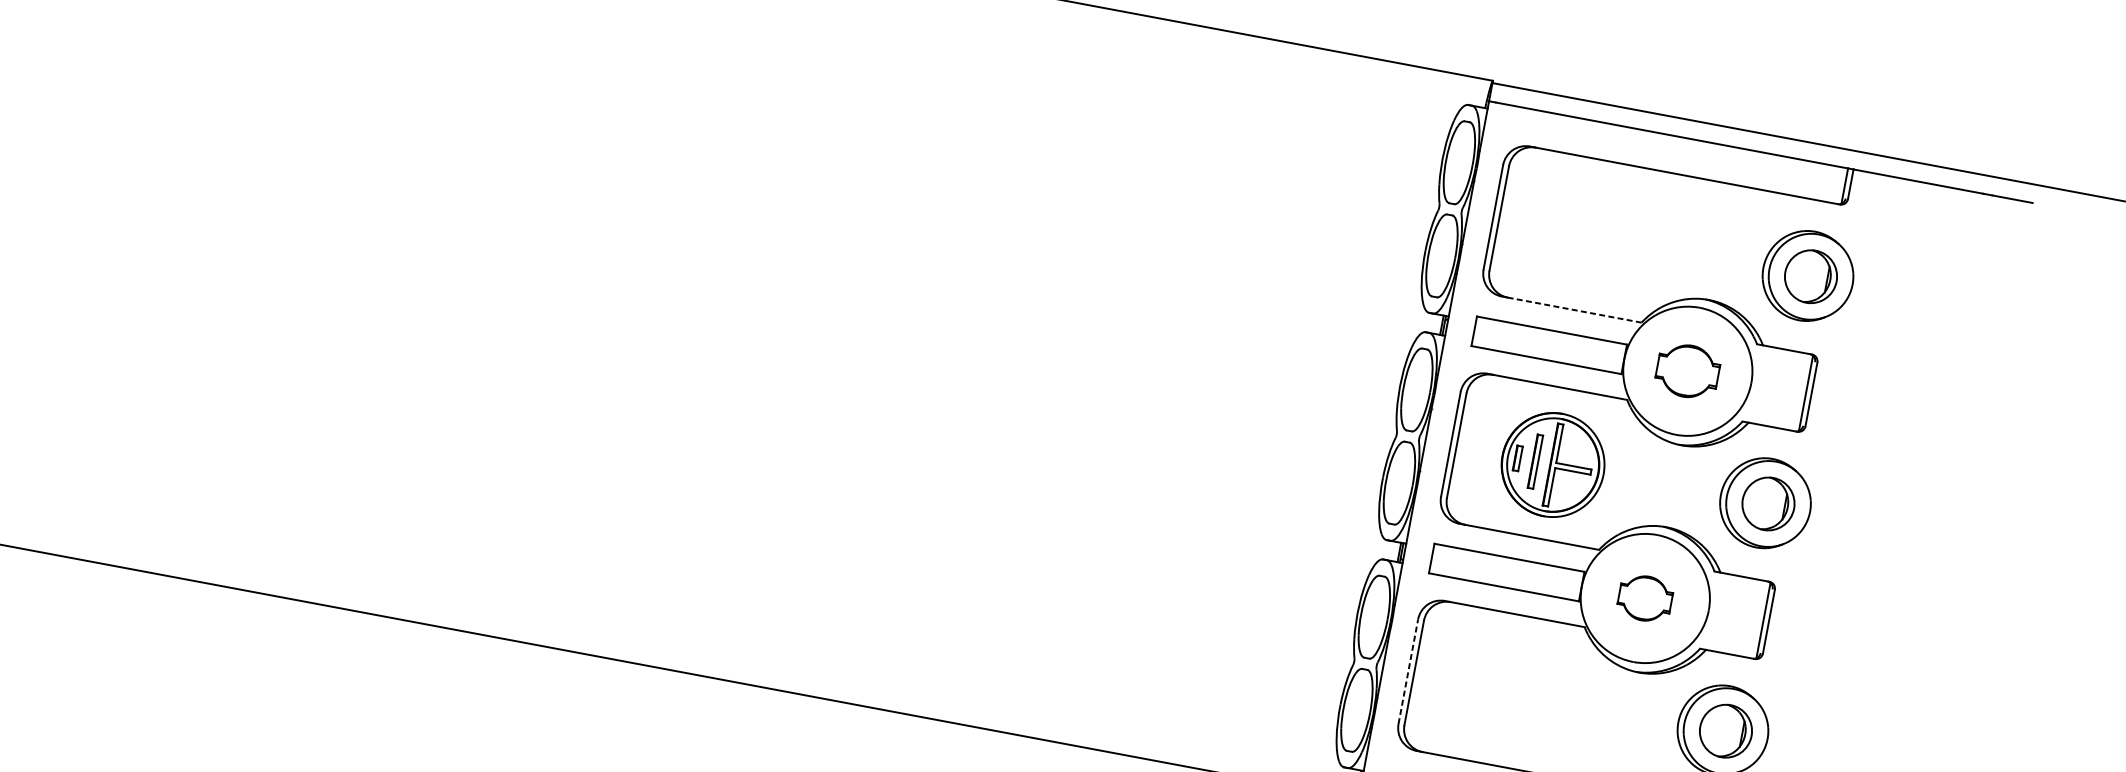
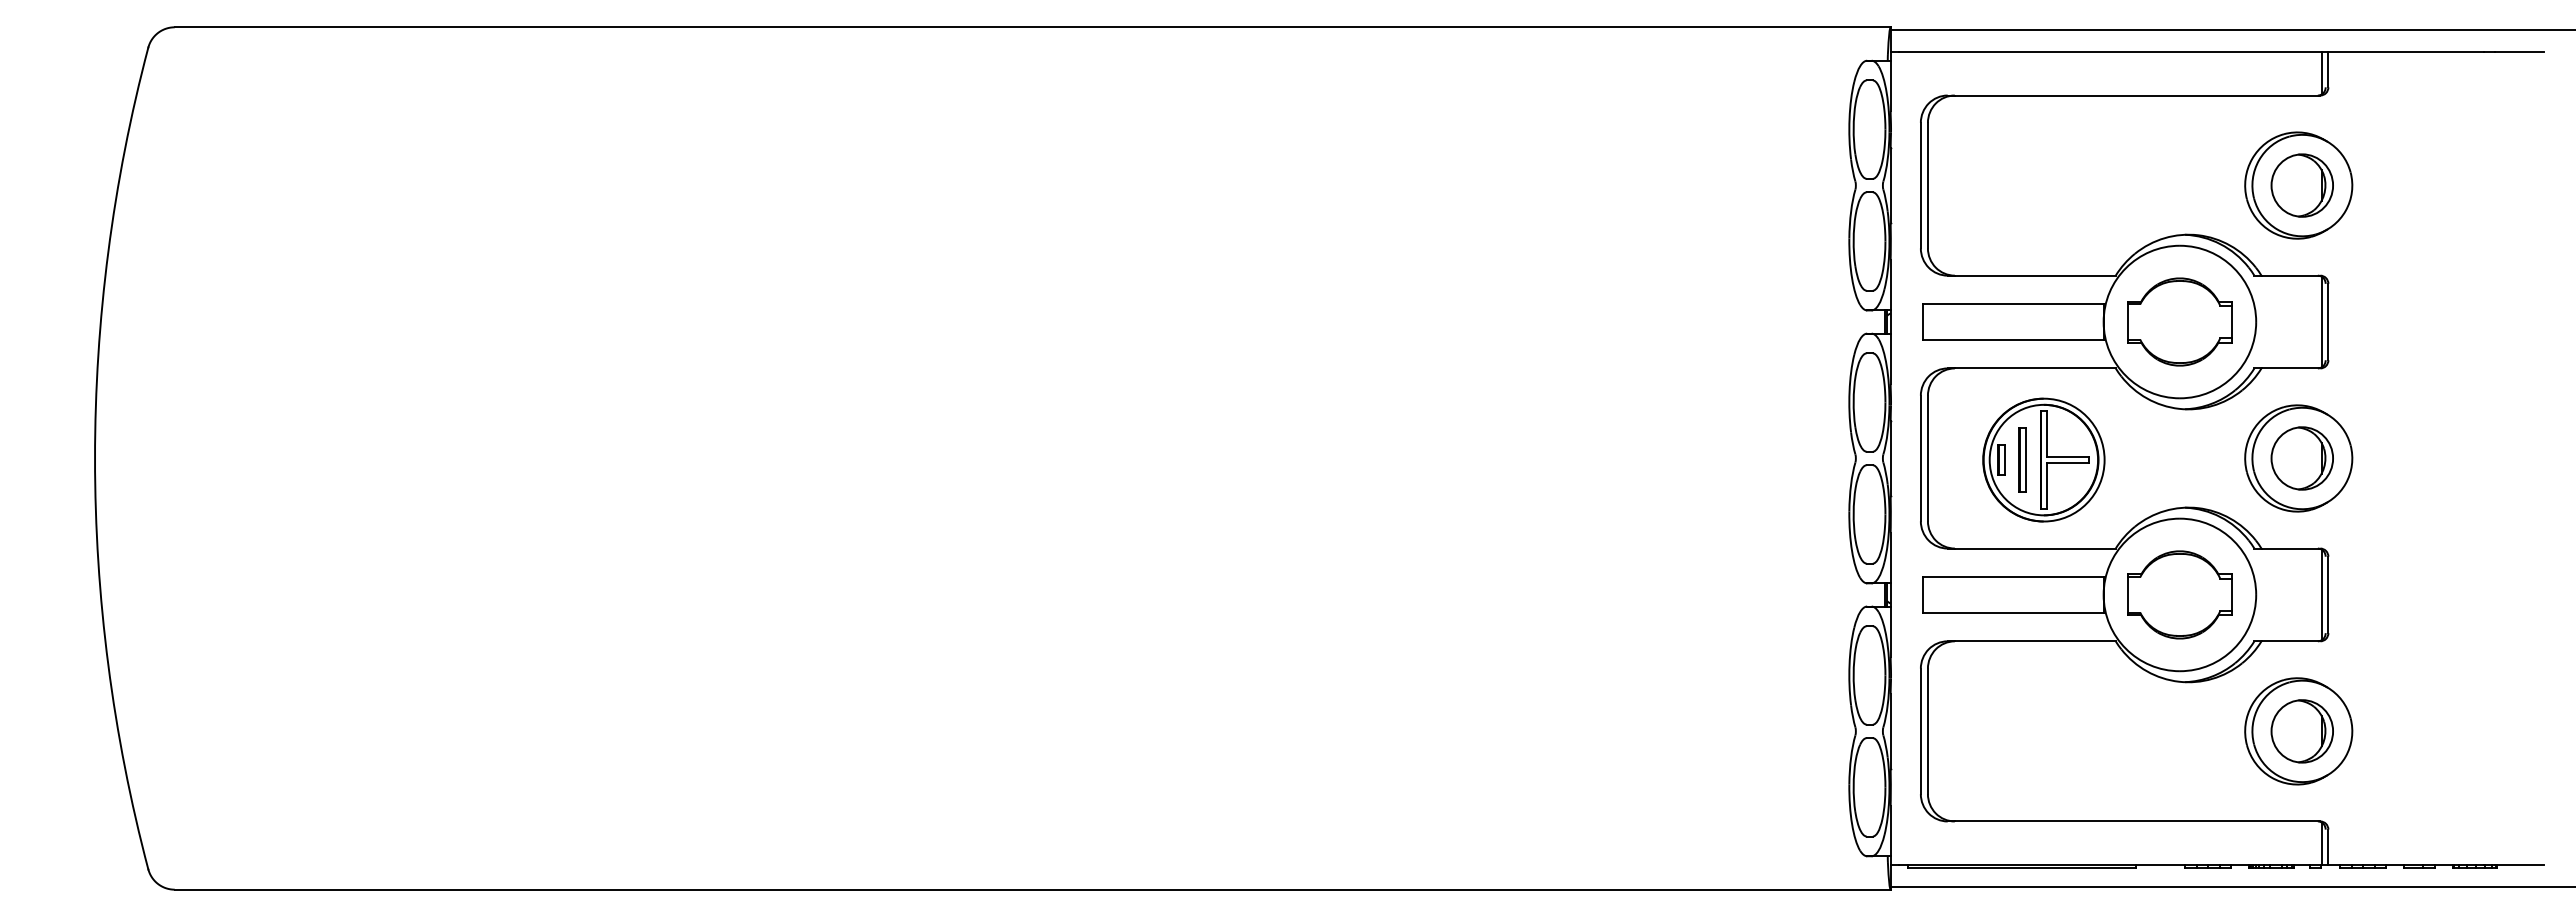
line: (1574, 310) -> (2035, 275), dashed -> solid
part: (1687, 370) -> (2179, 321), size x1.43
part: (1645, 598) -> (2179, 594), size x1.67
line: (1408, 671) -> (1920, 731), dashed -> solid

